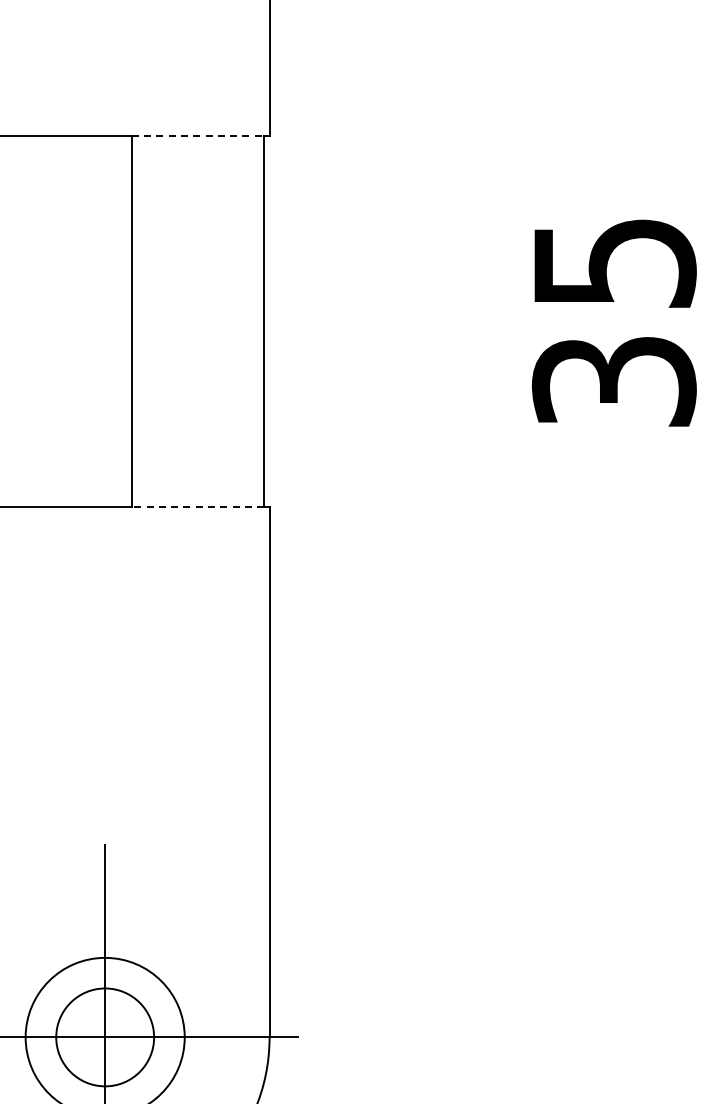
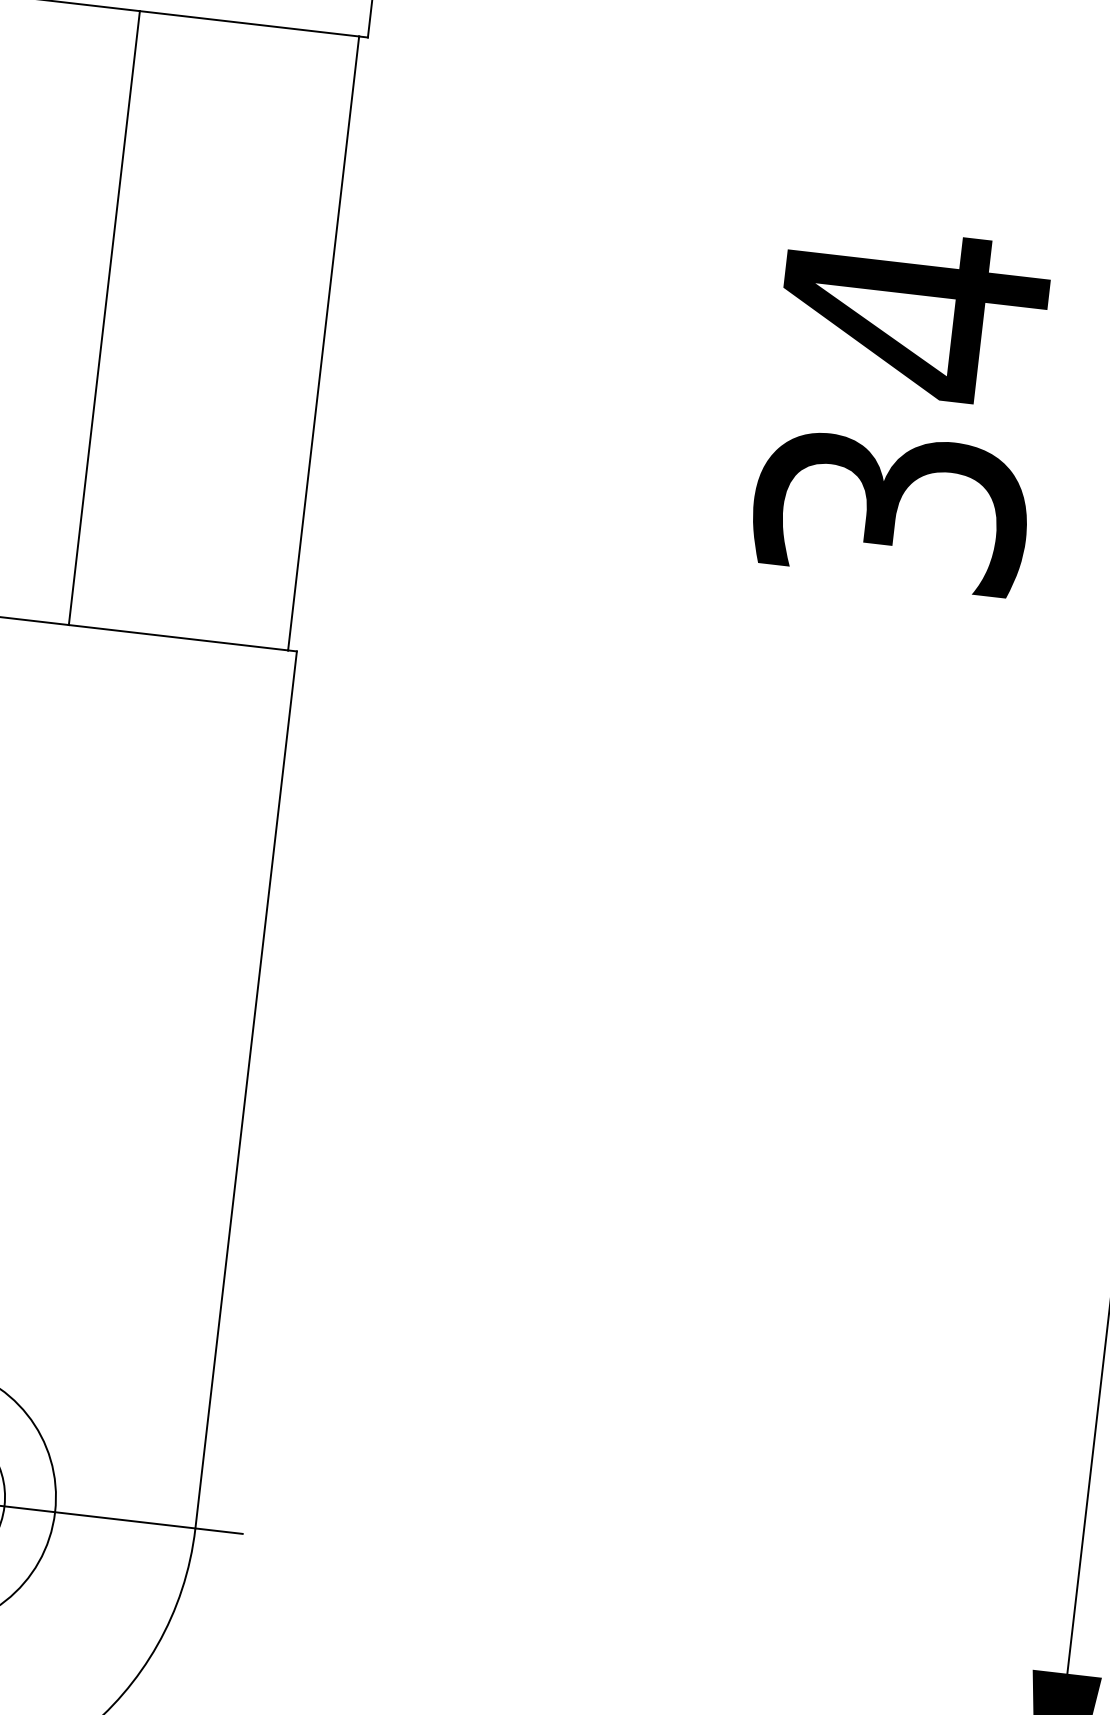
line: (198, 135) -> (250, 23), dashed -> solid
text: (615, 263) -> (915, 314), 35 -> 34
line: (197, 507) -> (177, 638), dashed -> solid

